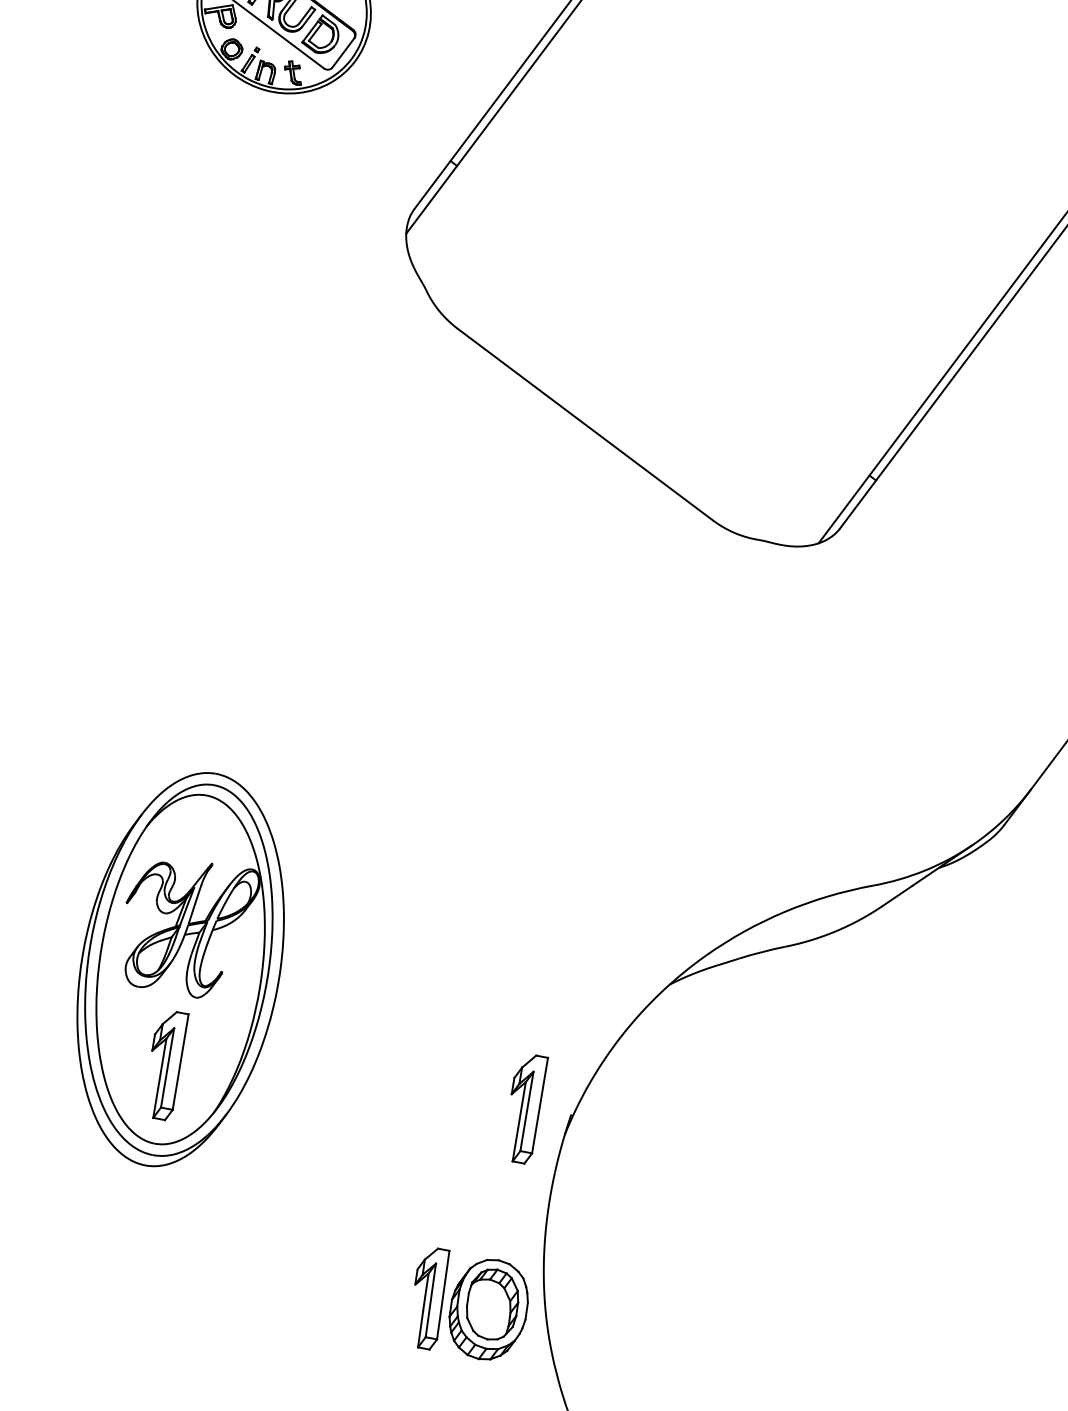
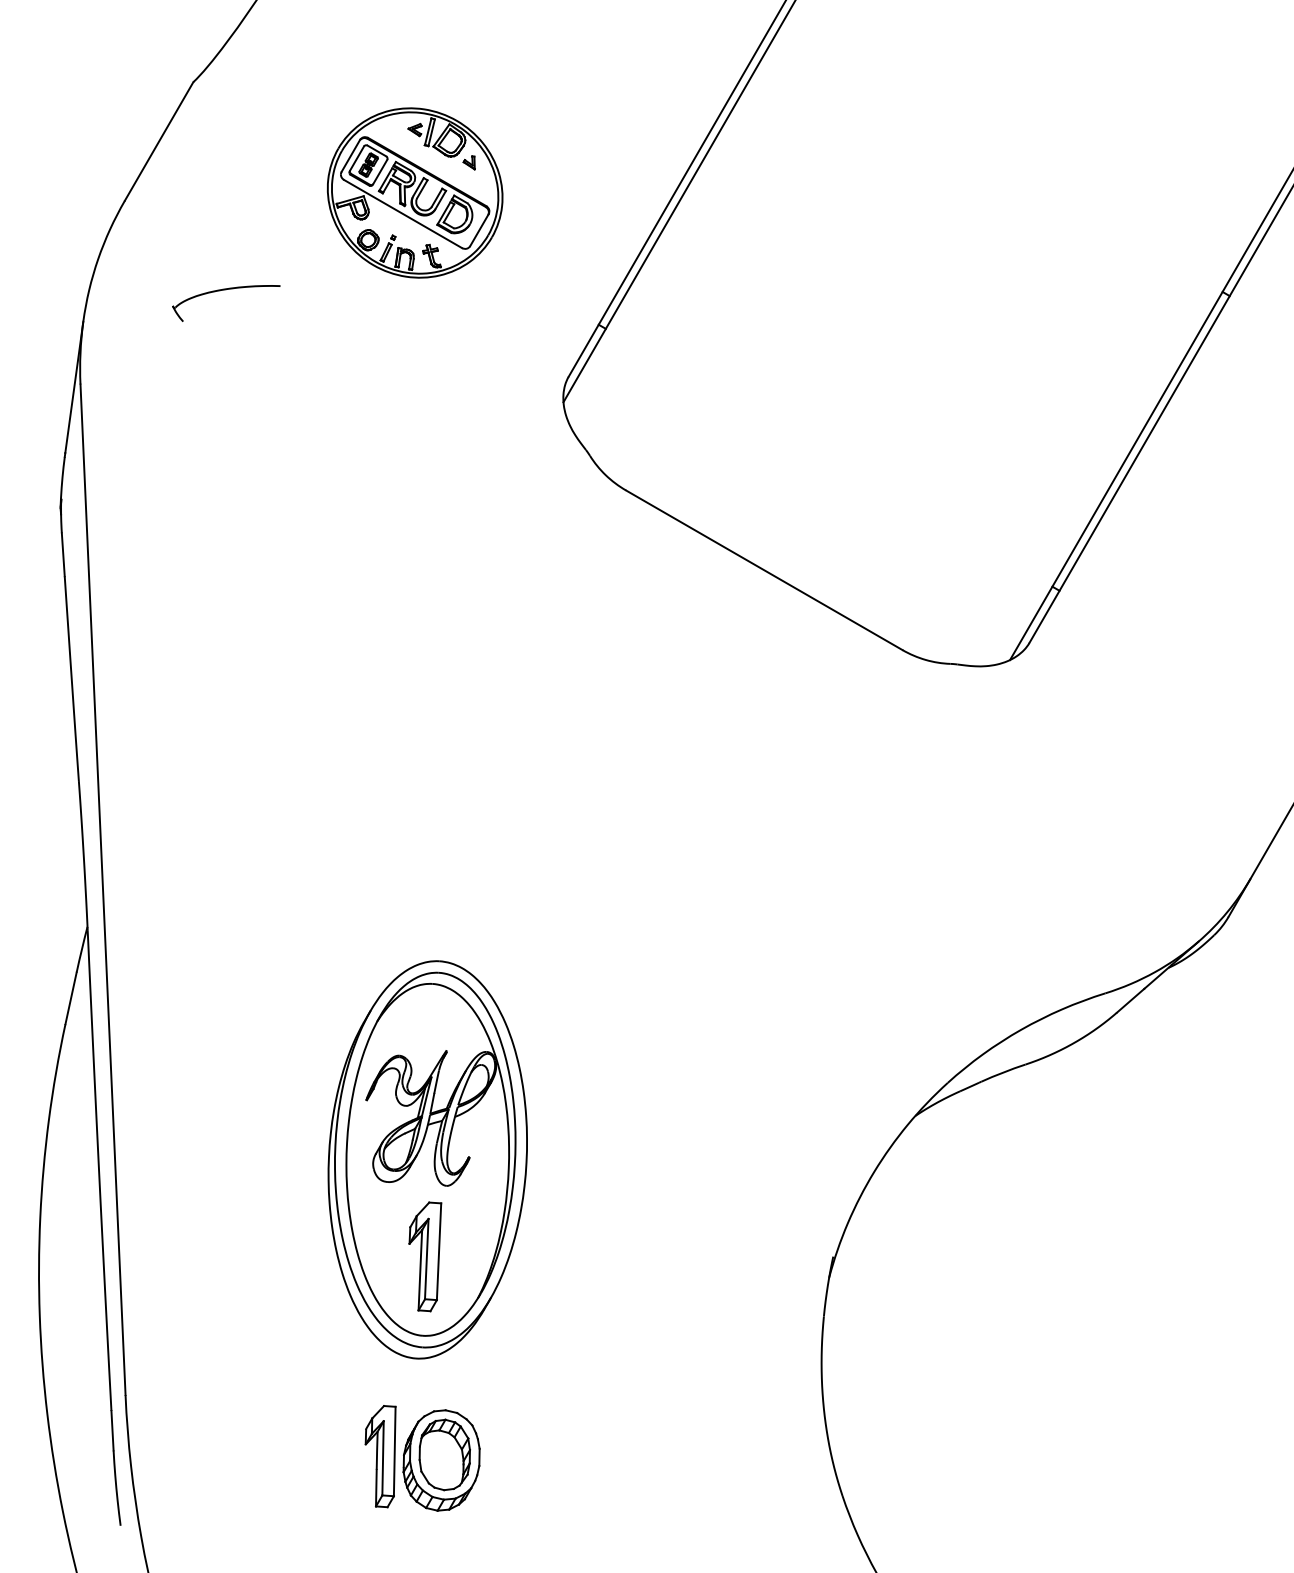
part: (85, 82) -> (226, 290), added
part: (526, 1108) -> (787, 1256), removed
part: (469, 1305) -> (422, 1458), moved

